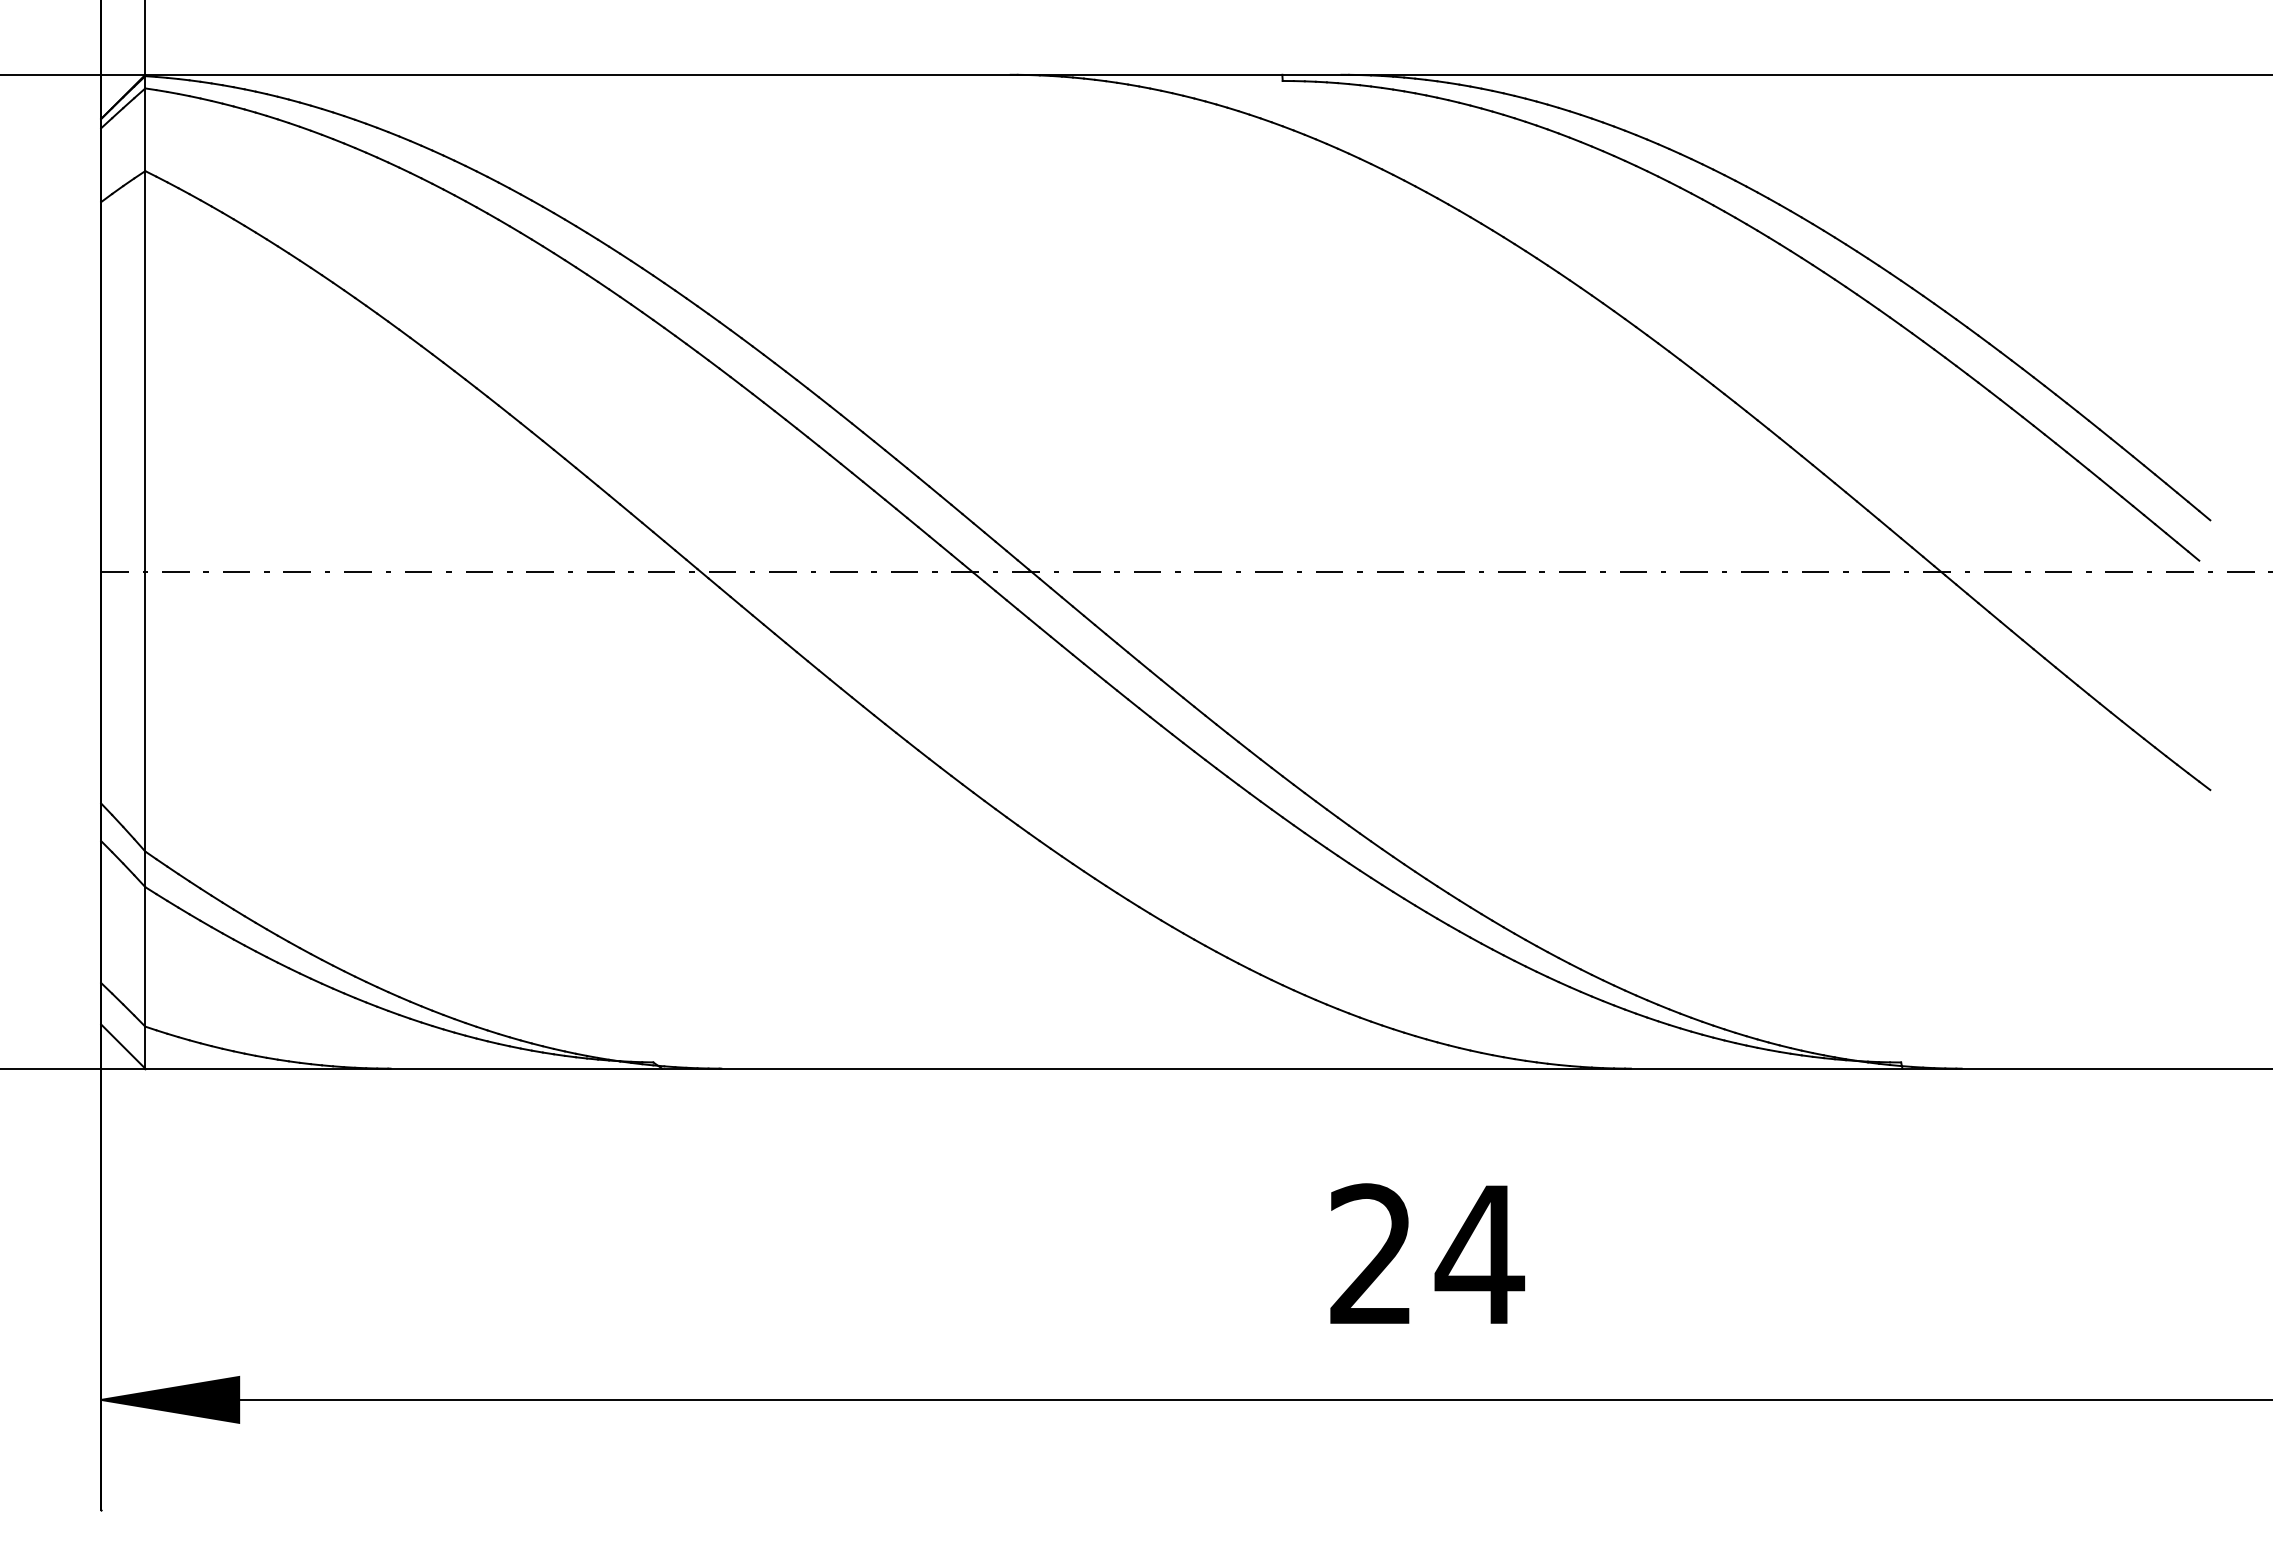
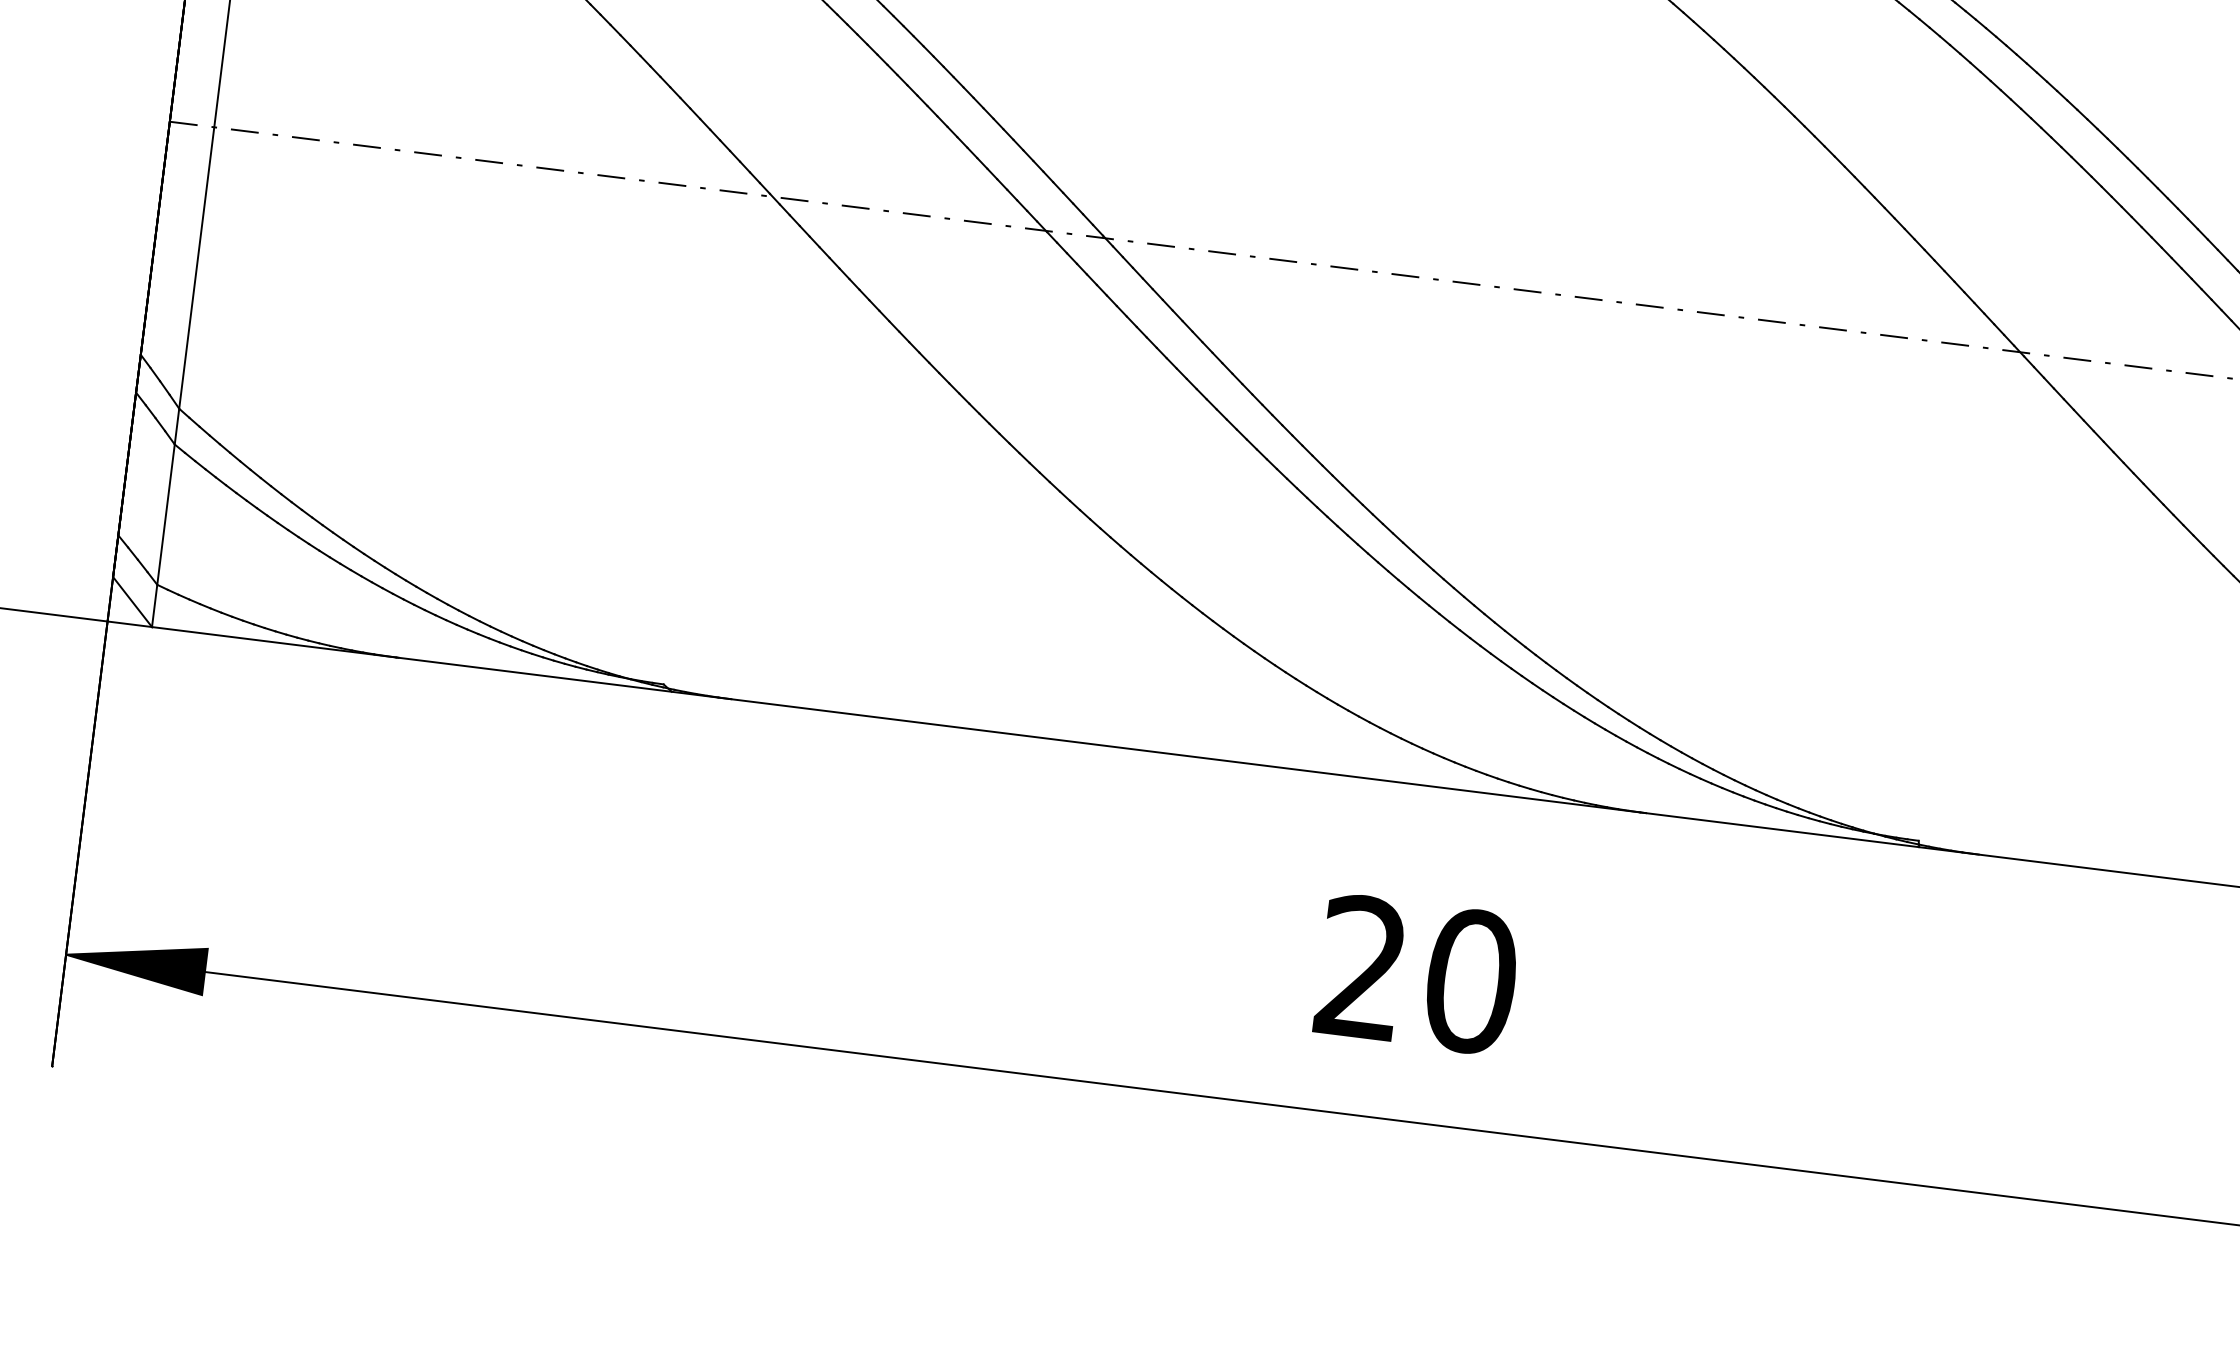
text: (1479, 1254) -> (1470, 981), 24 -> 20

